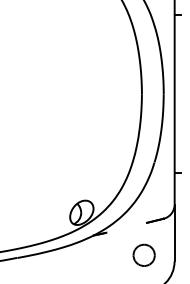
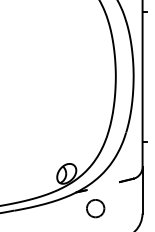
part: (143, 255) -> (95, 208), moved

